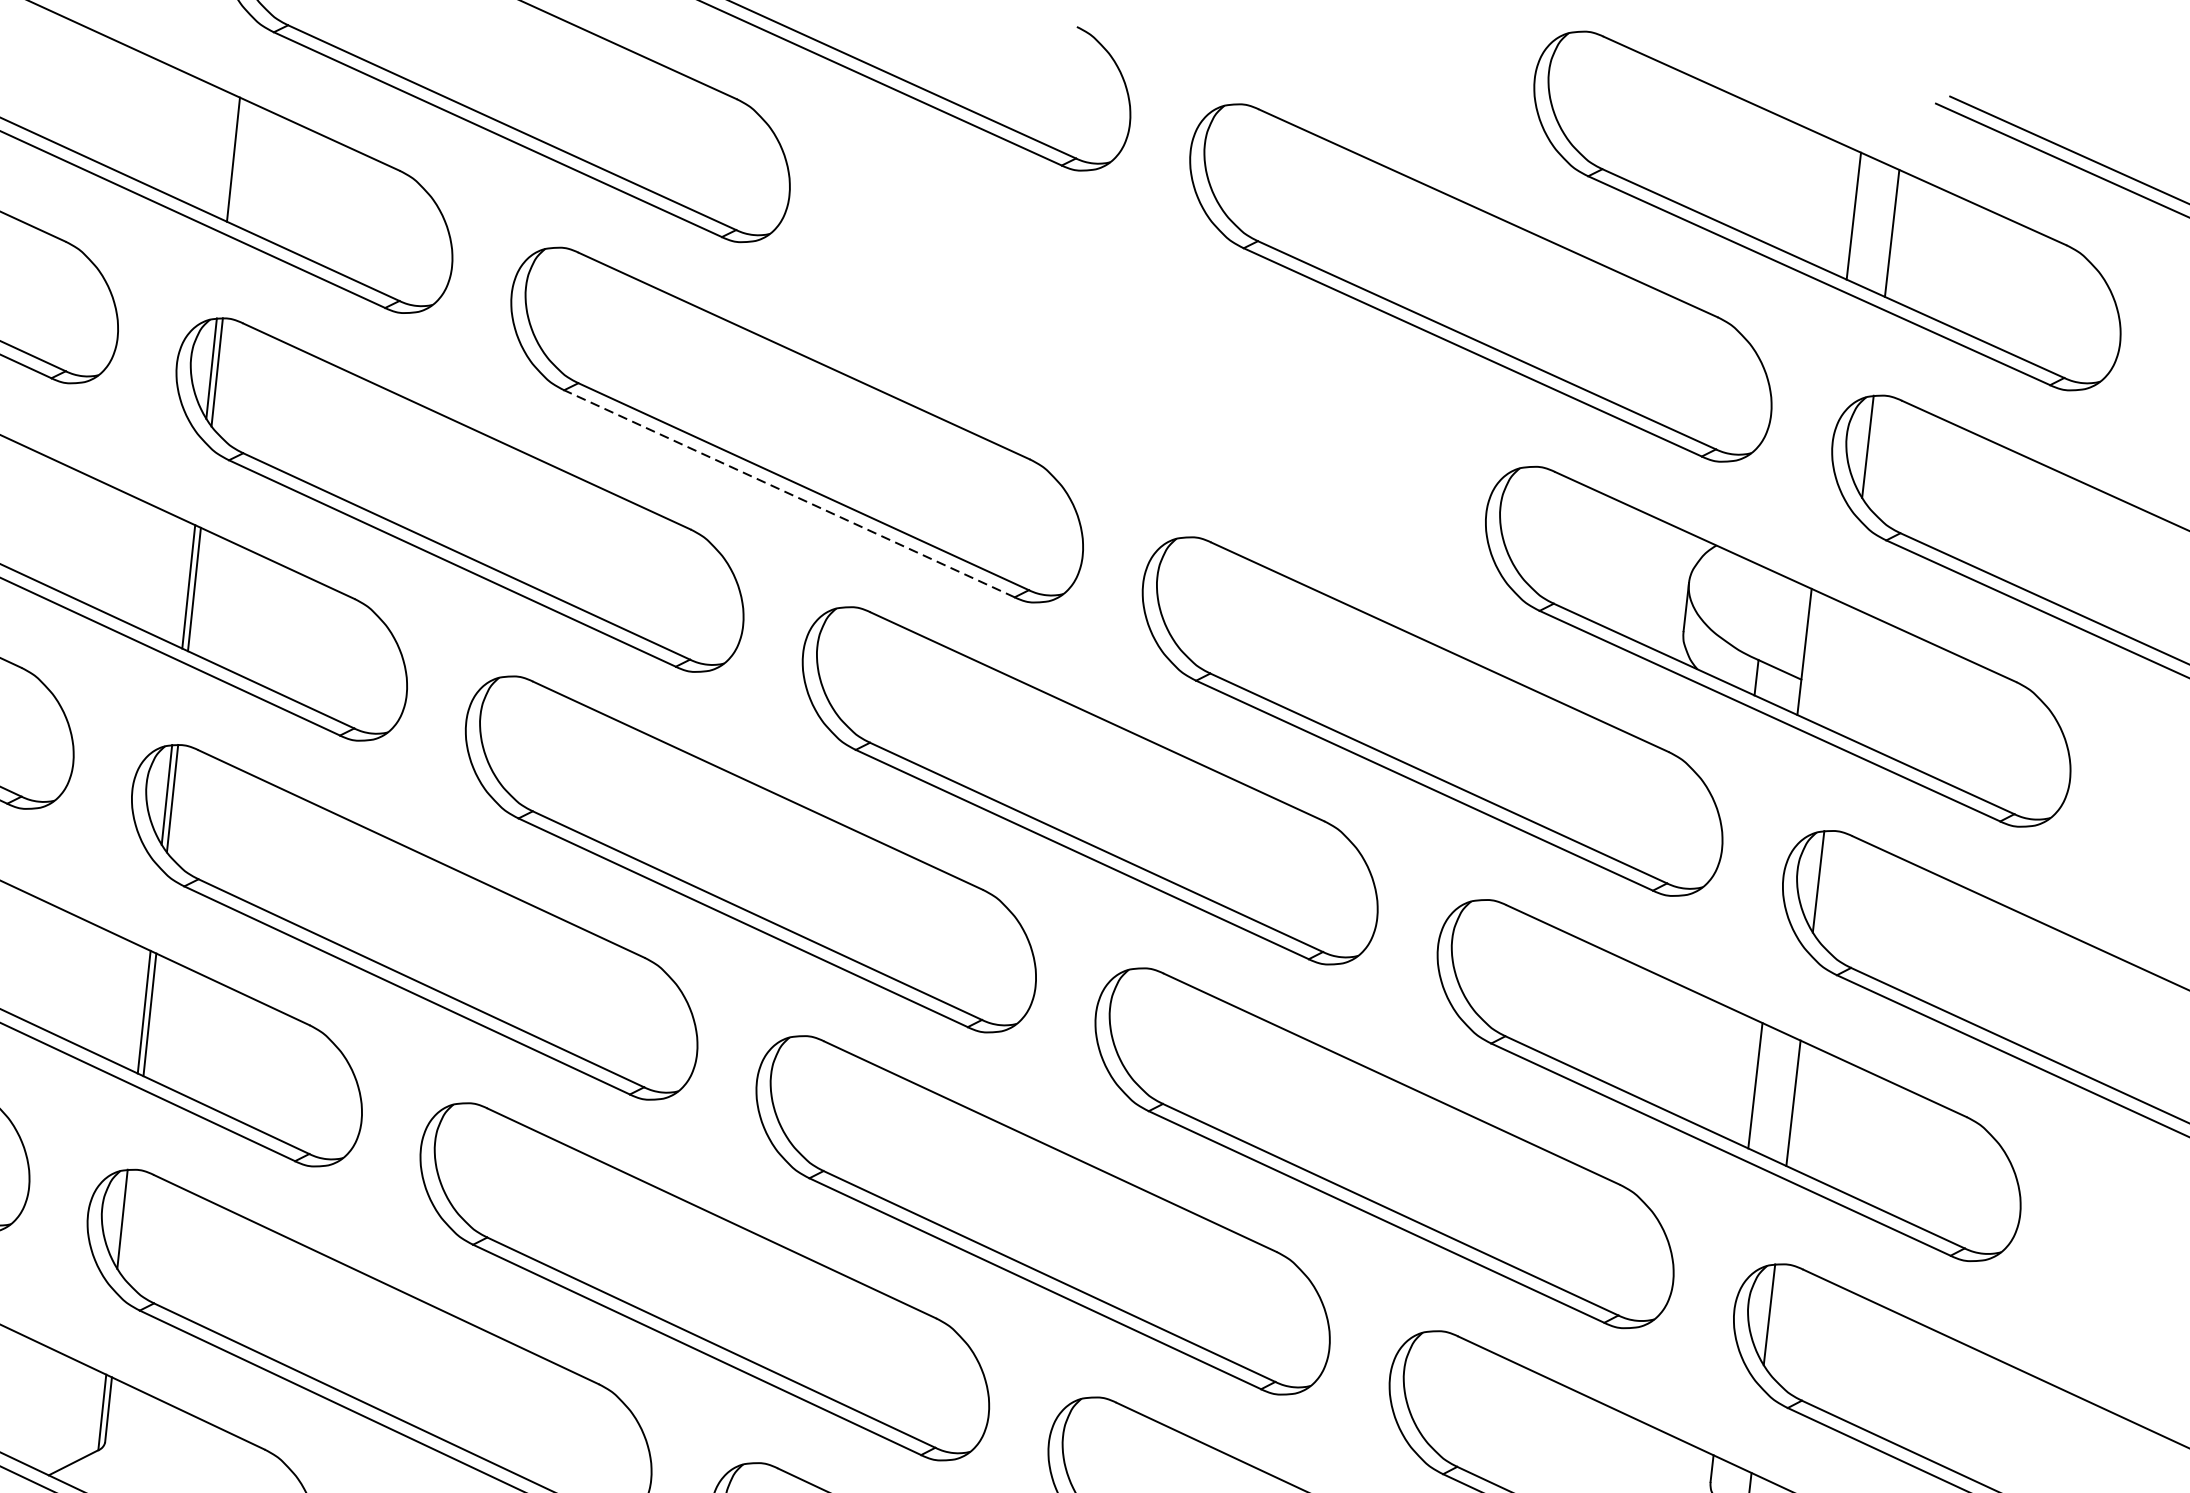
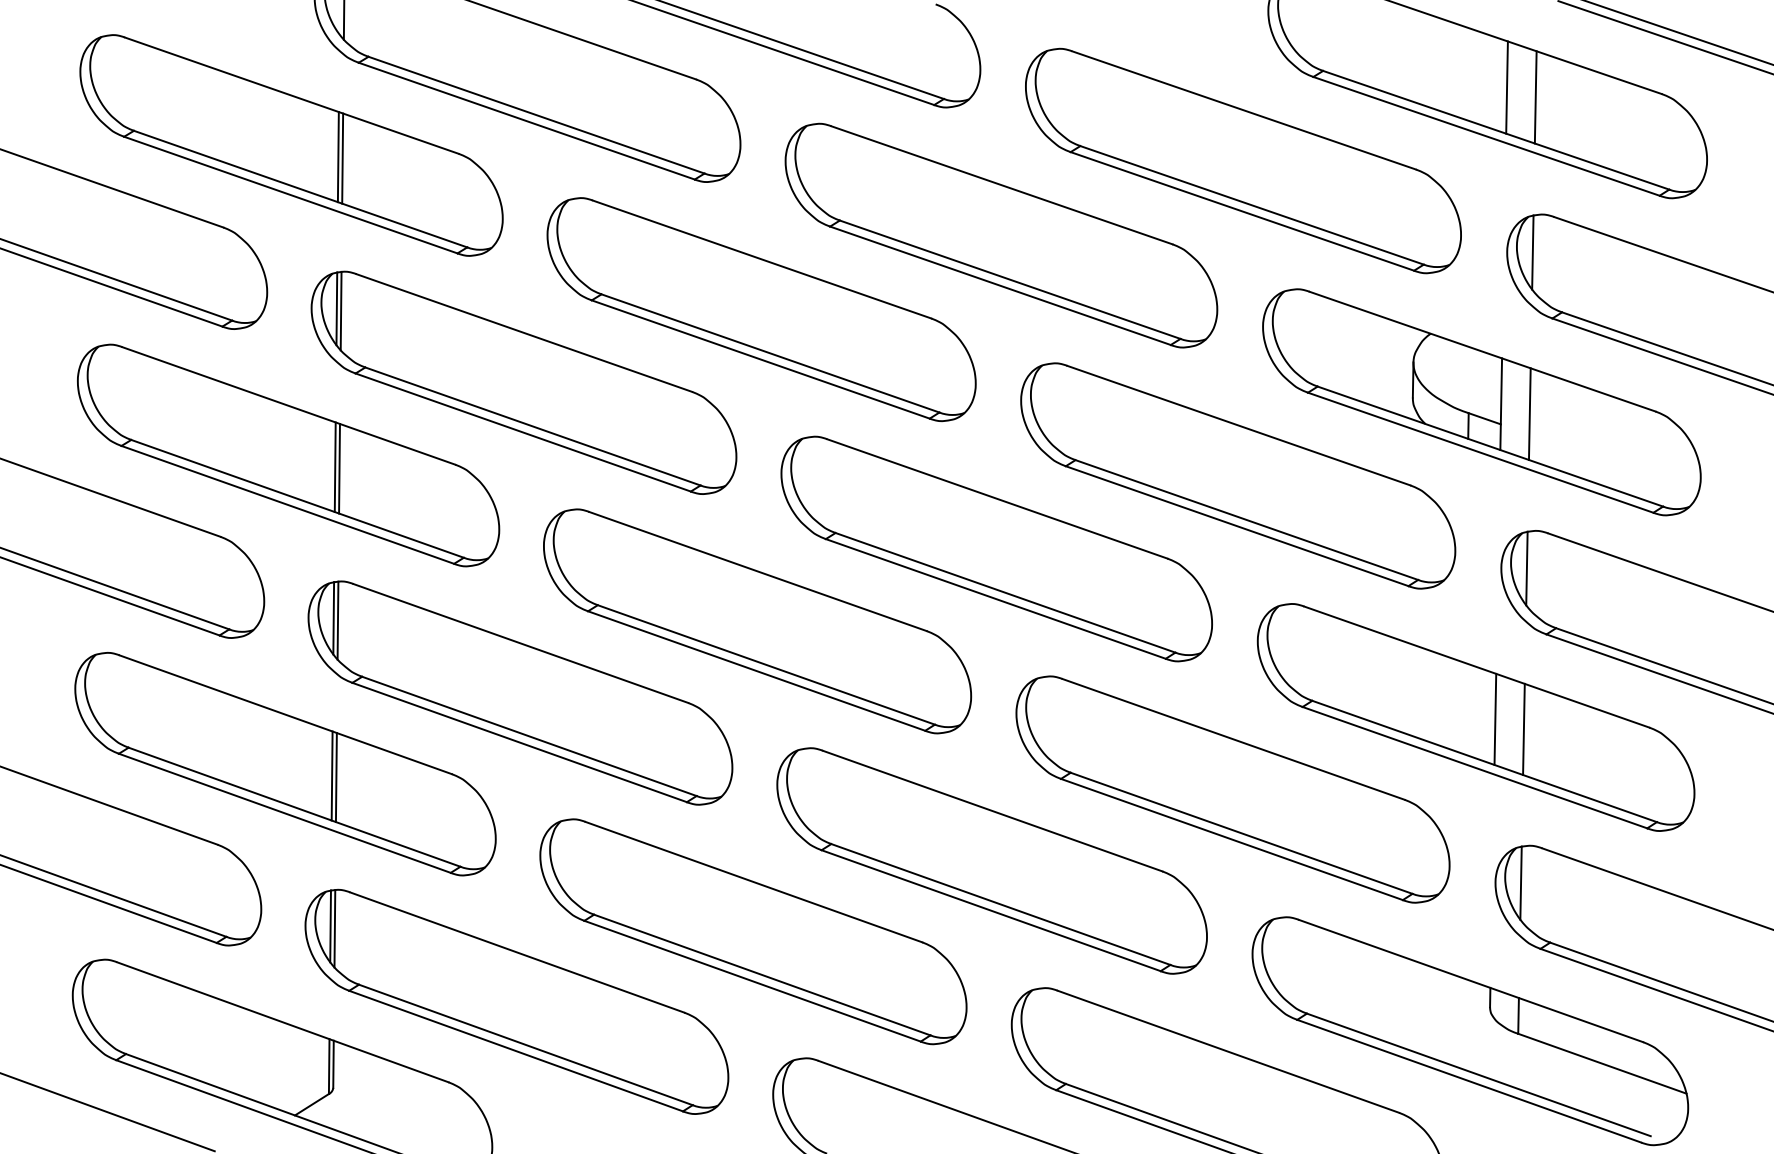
line: (238, 162) -> (342, 158), added
part: (1137, 354) -> (1001, 235), added
line: (789, 493) -> (760, 359), dashed -> solid
line: (1842, 668) -> (1529, 413), added
line: (127, 1222) -> (334, 928), added

